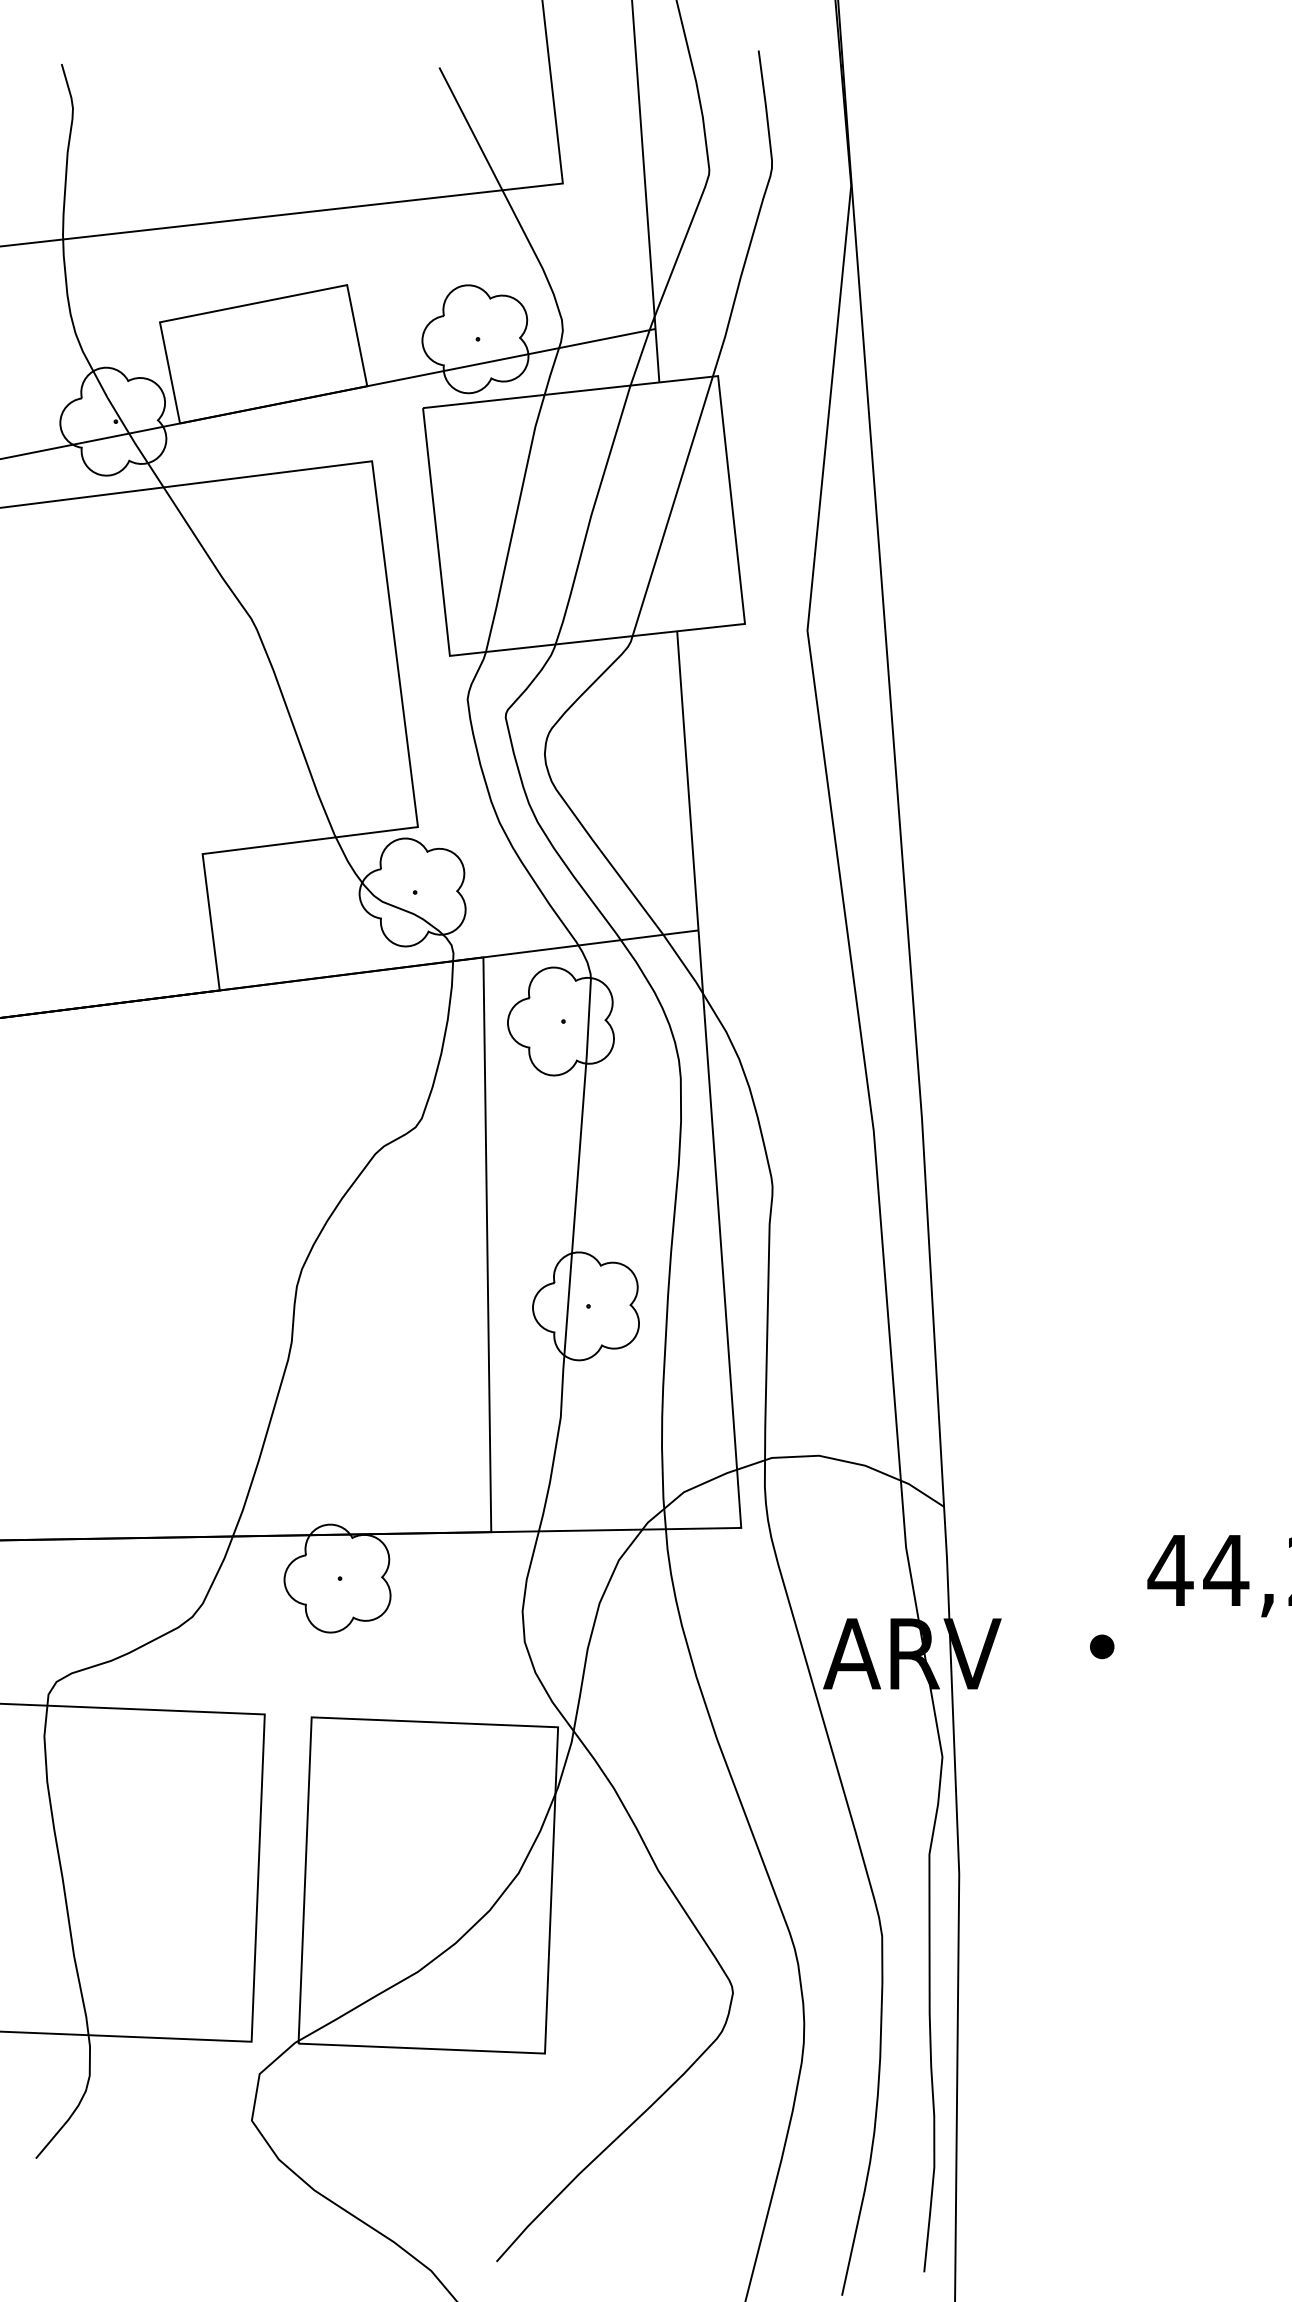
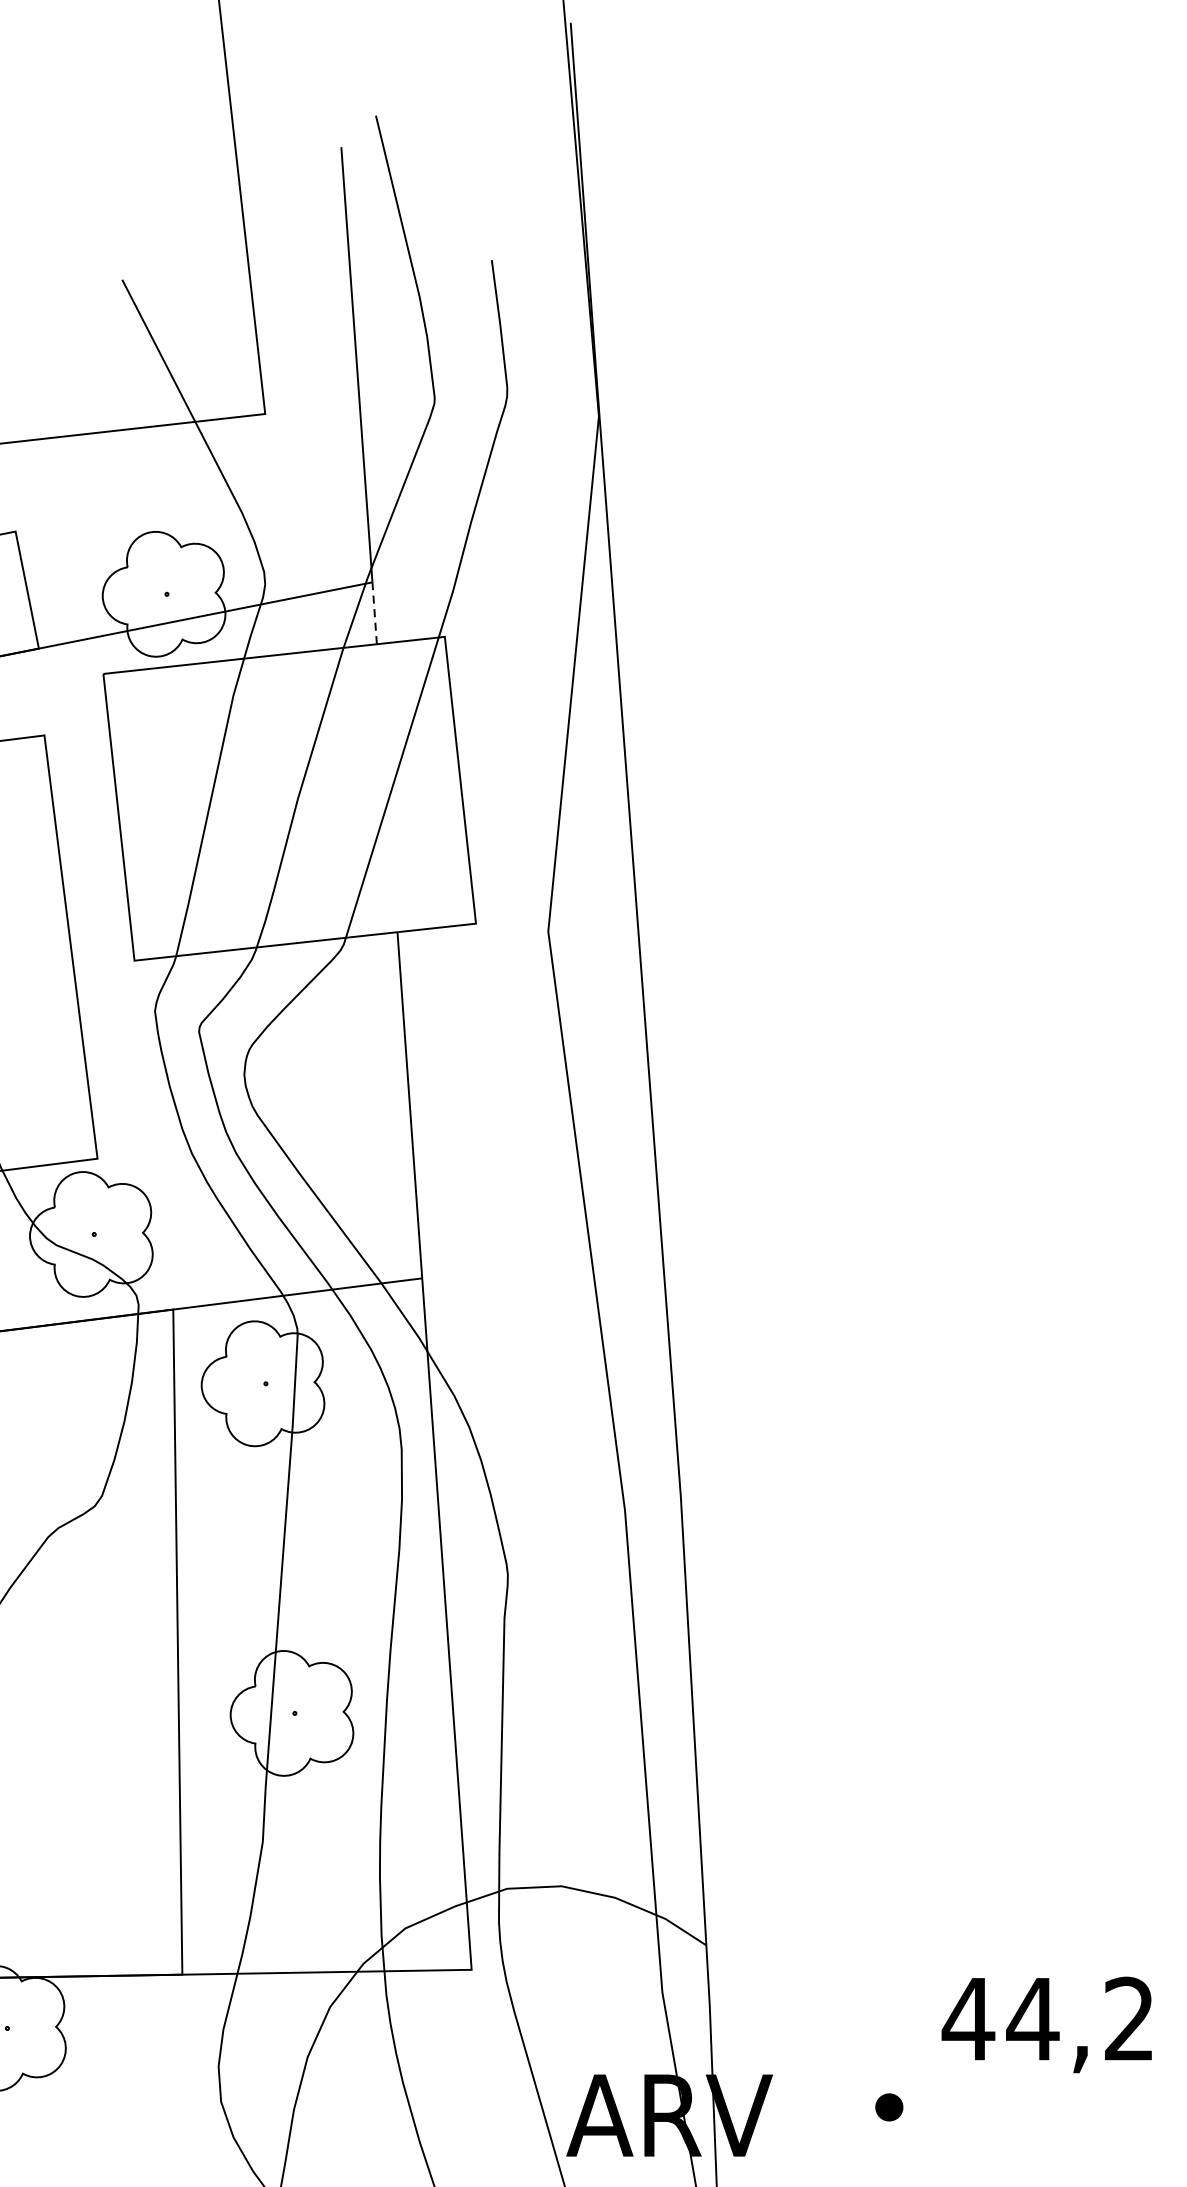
line: (657, 355) -> (374, 613), solid -> dashed

